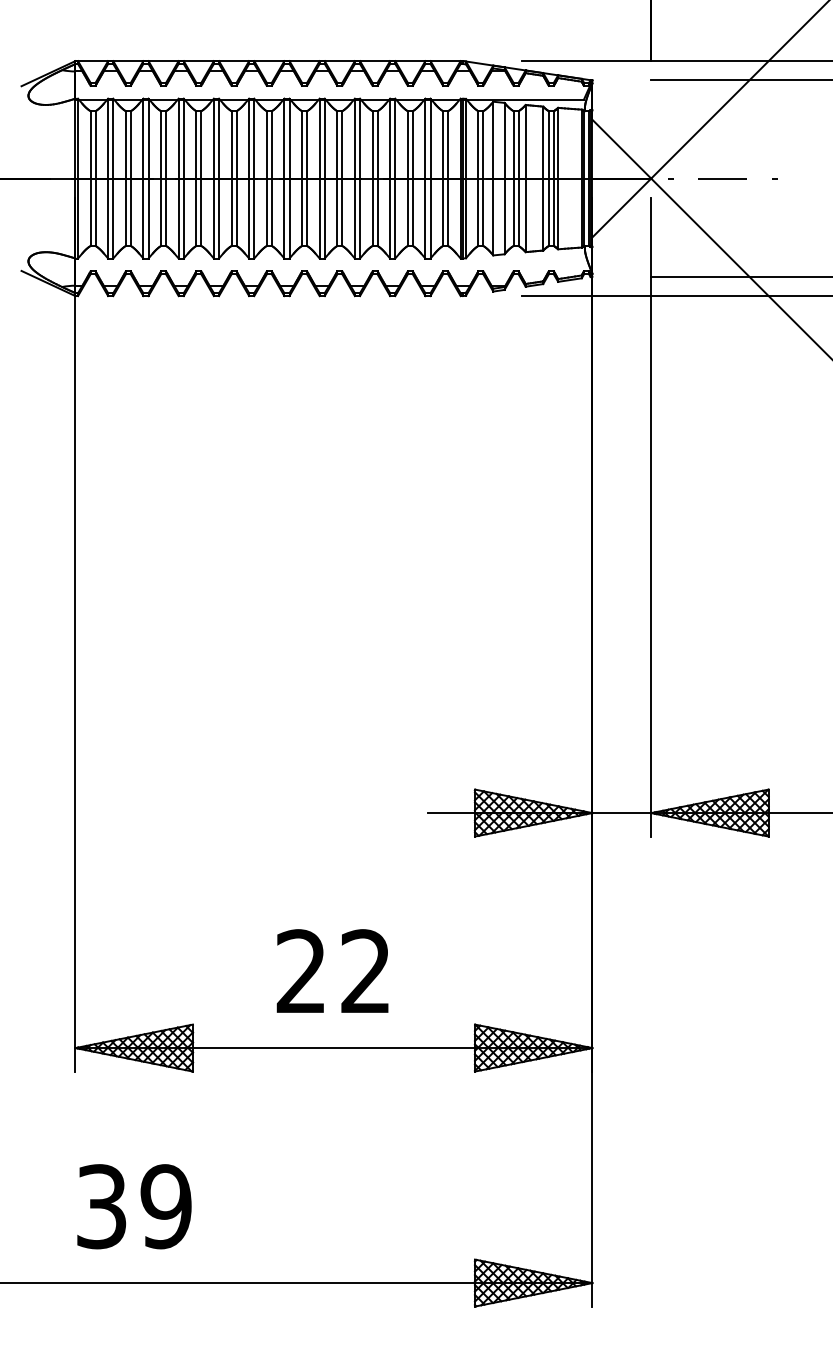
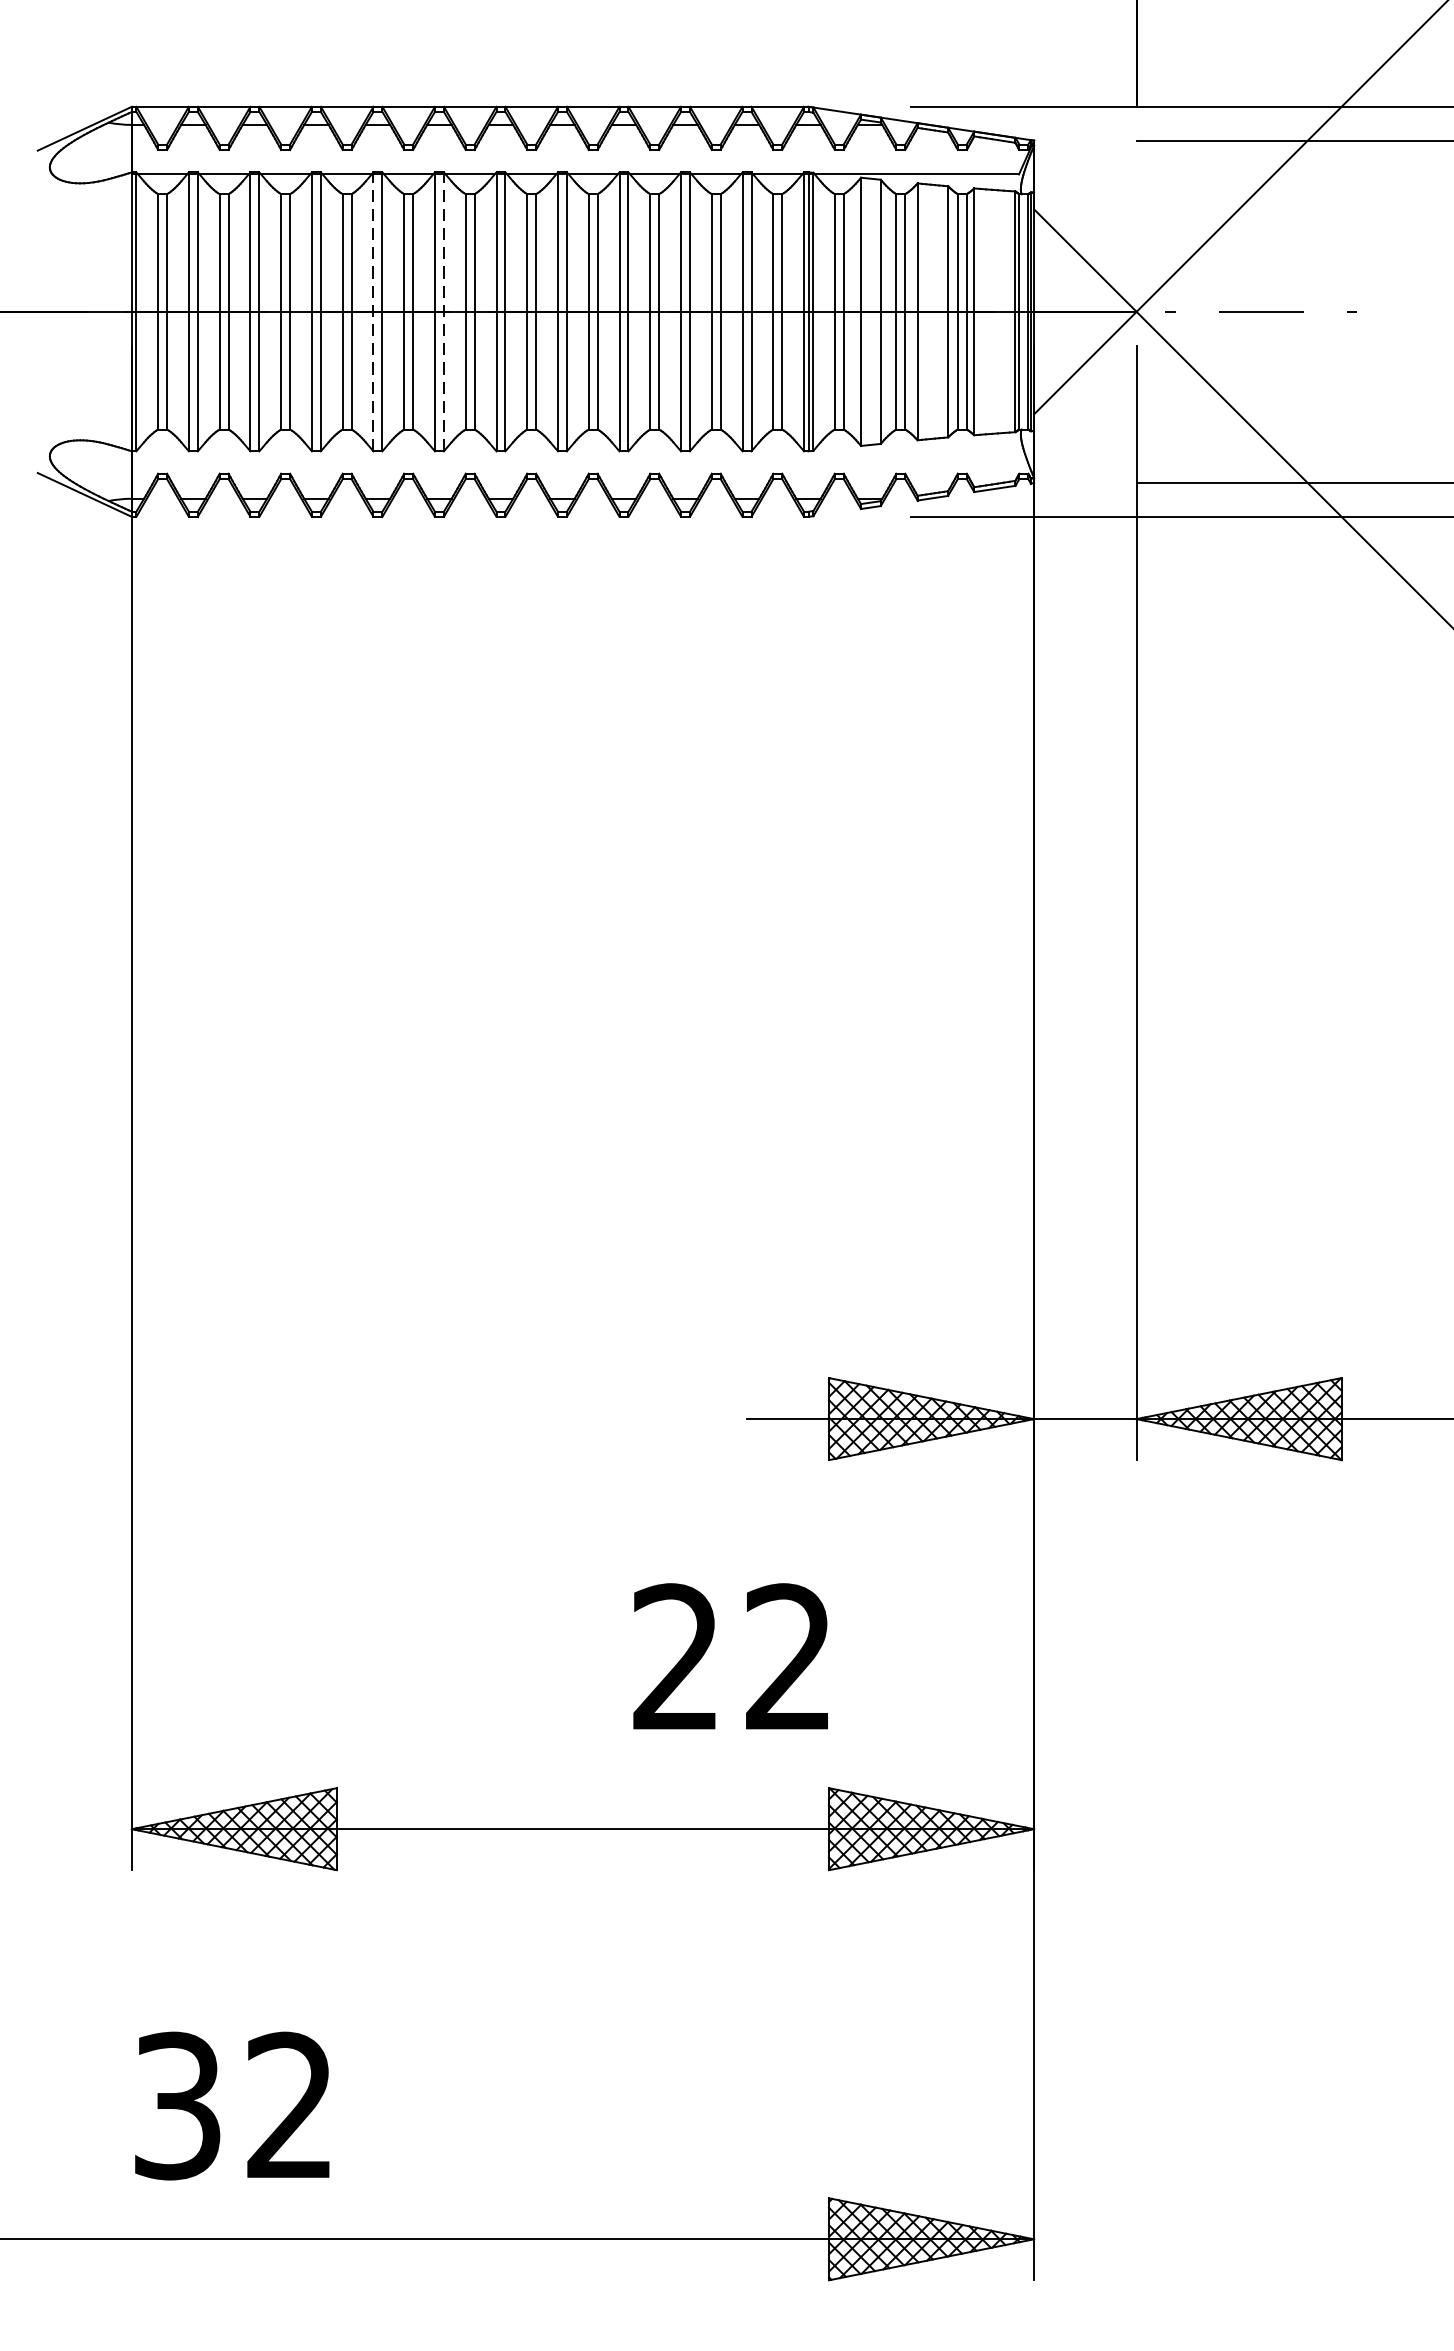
line: (213, 178) -> (372, 311), solid -> dashed
line: (254, 178) -> (444, 311), solid -> dashed
text: (332, 970) -> (730, 1655), moved
text: (165, 1206) -> (288, 2105), 39 -> 32

